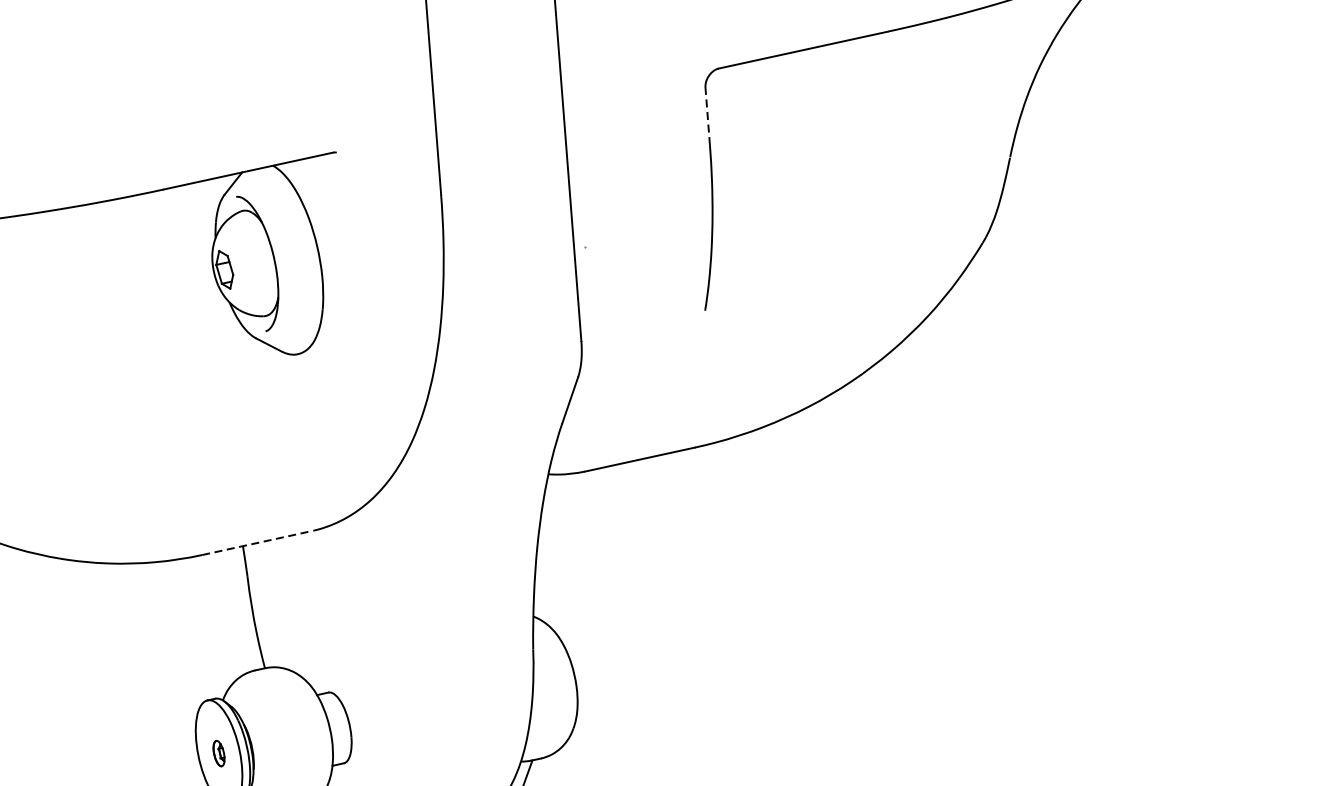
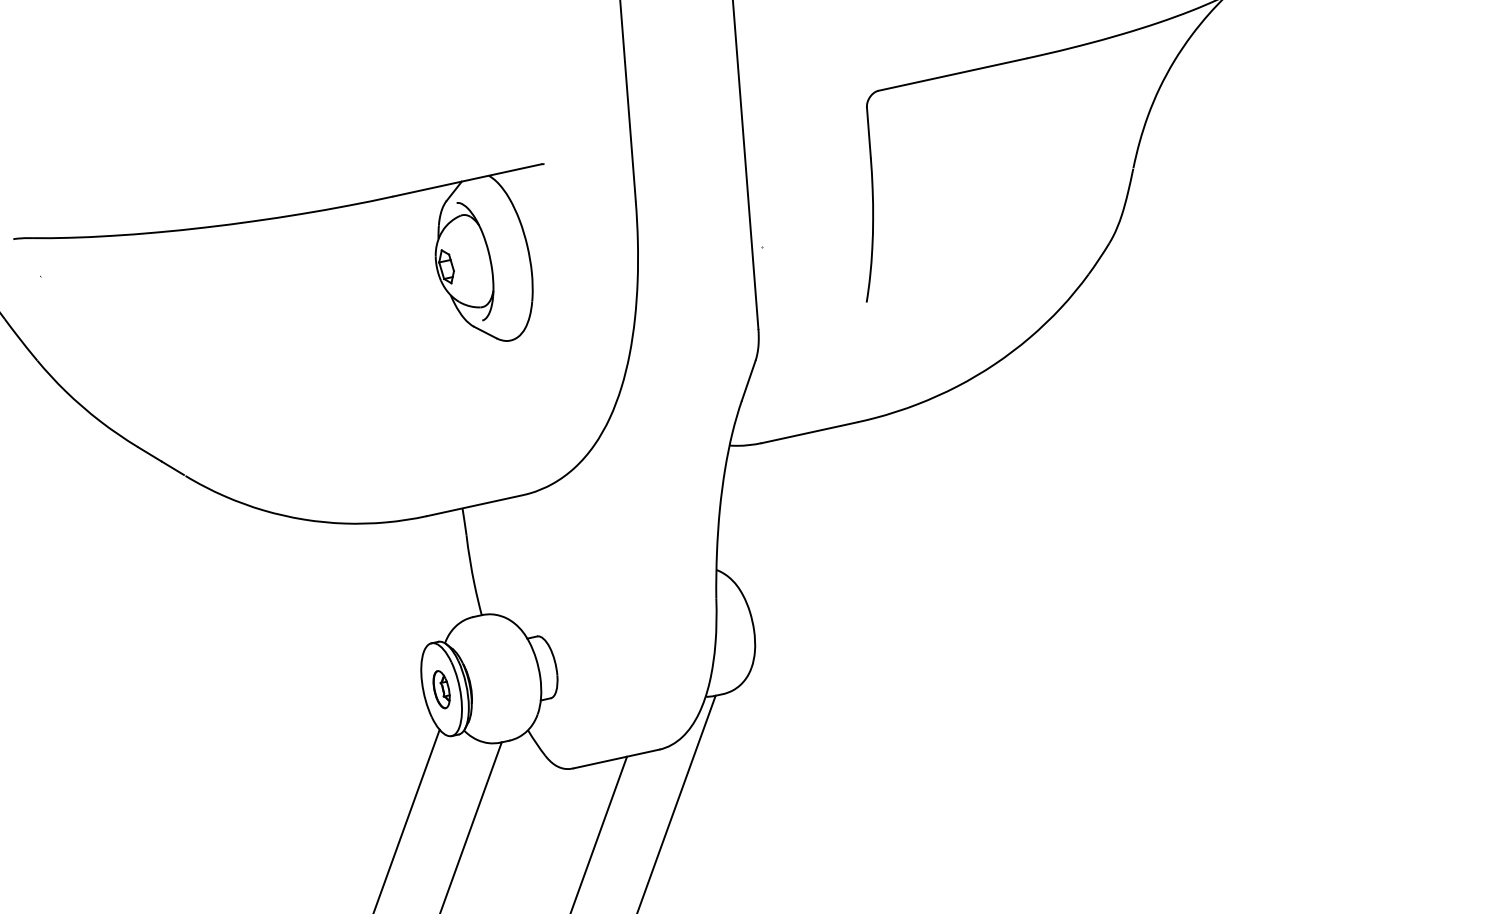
line: (707, 116) -> (868, 132), dashed -> solid
line: (257, 542) -> (475, 505), dashed -> solid
part: (218, 753) -> (441, 689), size x1.67

